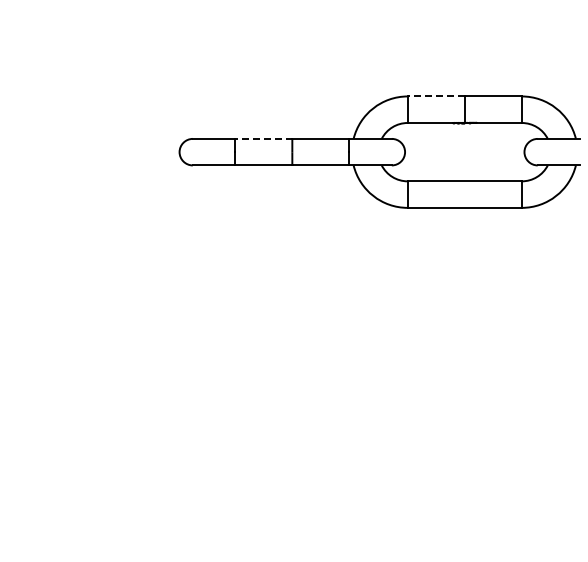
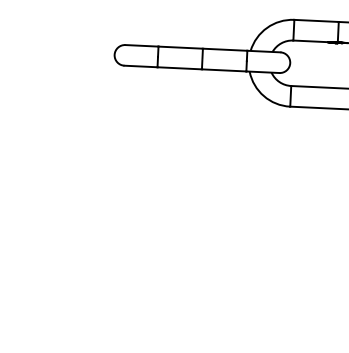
line: (436, 96) -> (316, 20), dashed -> solid
line: (263, 138) -> (180, 47), dashed -> solid

